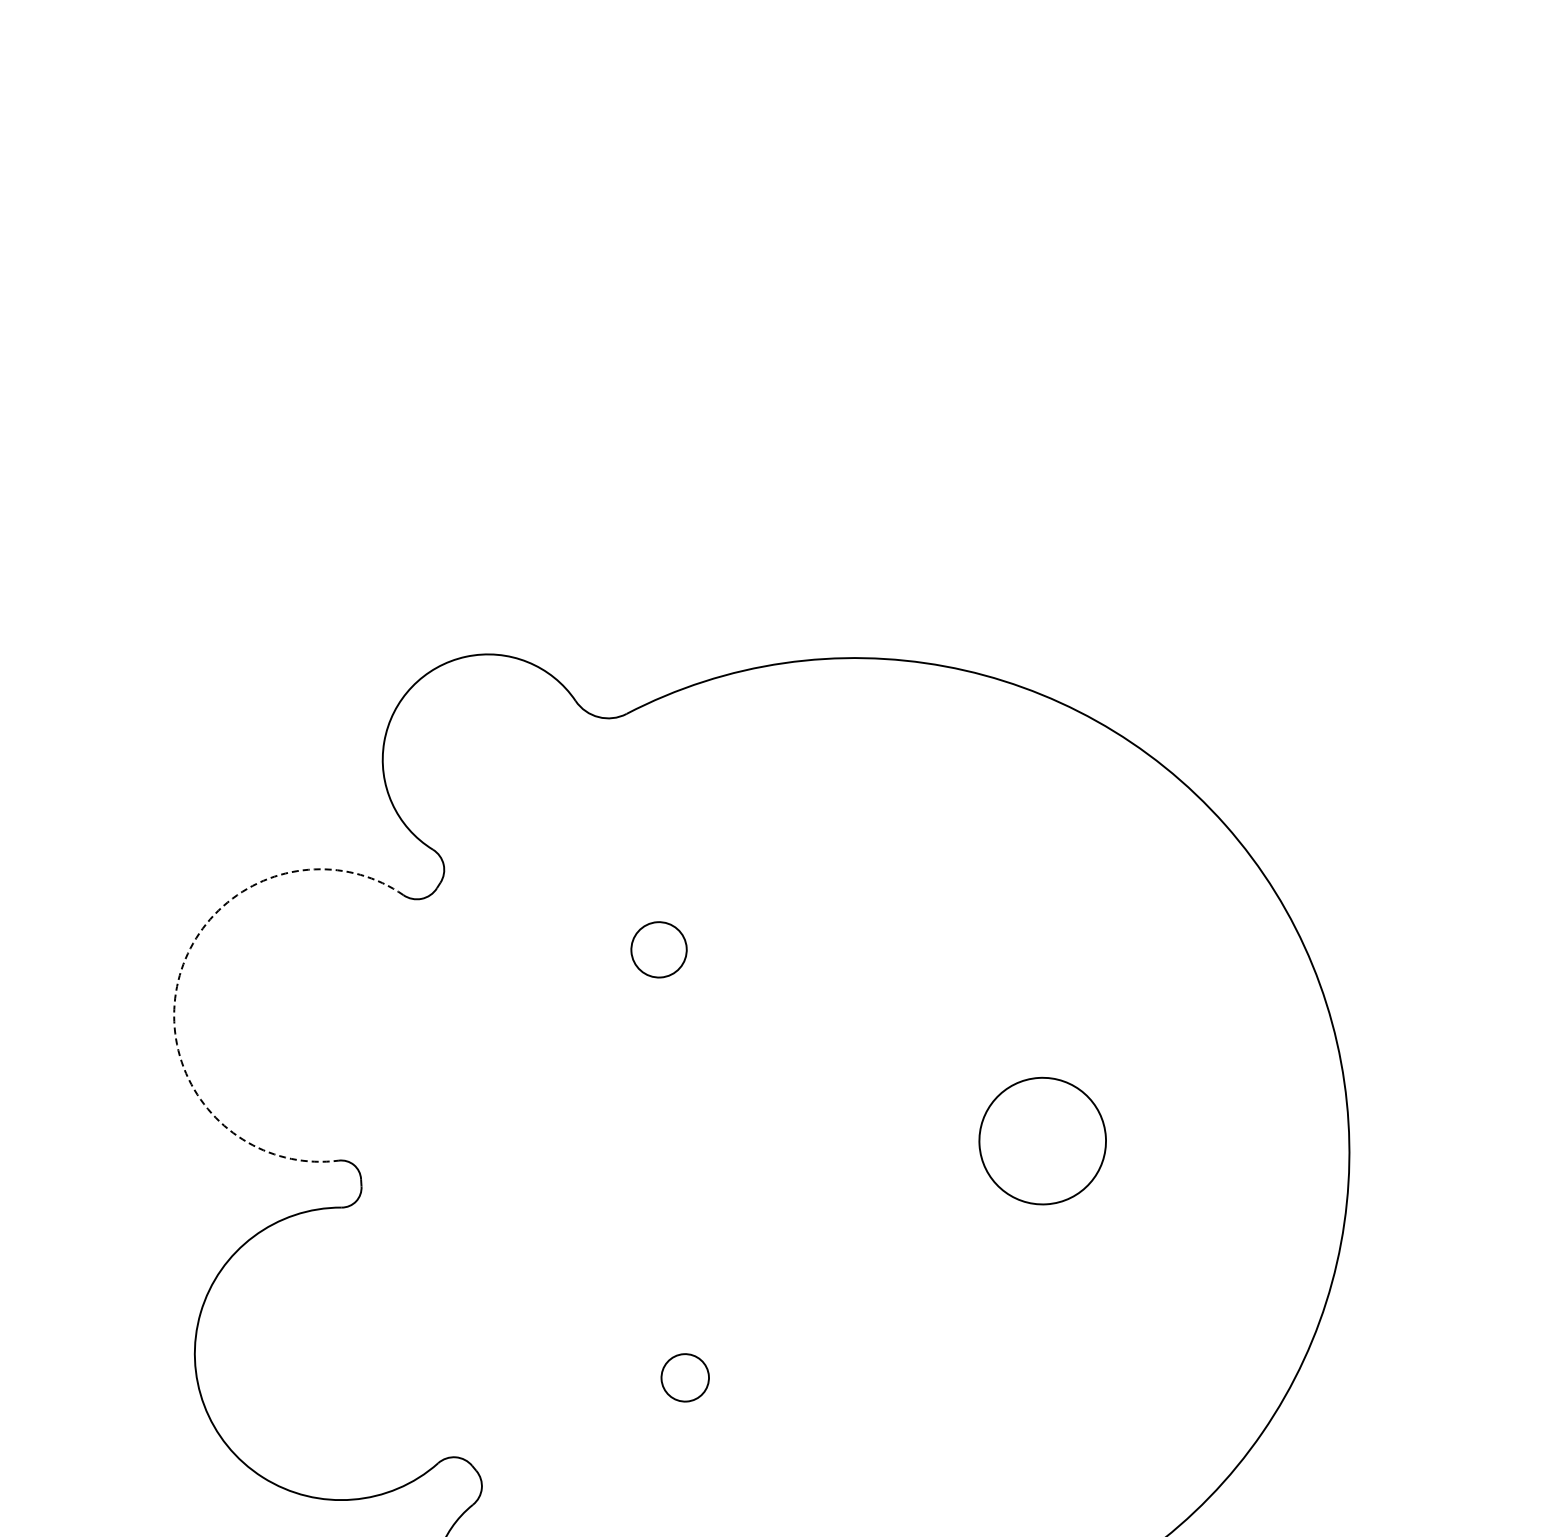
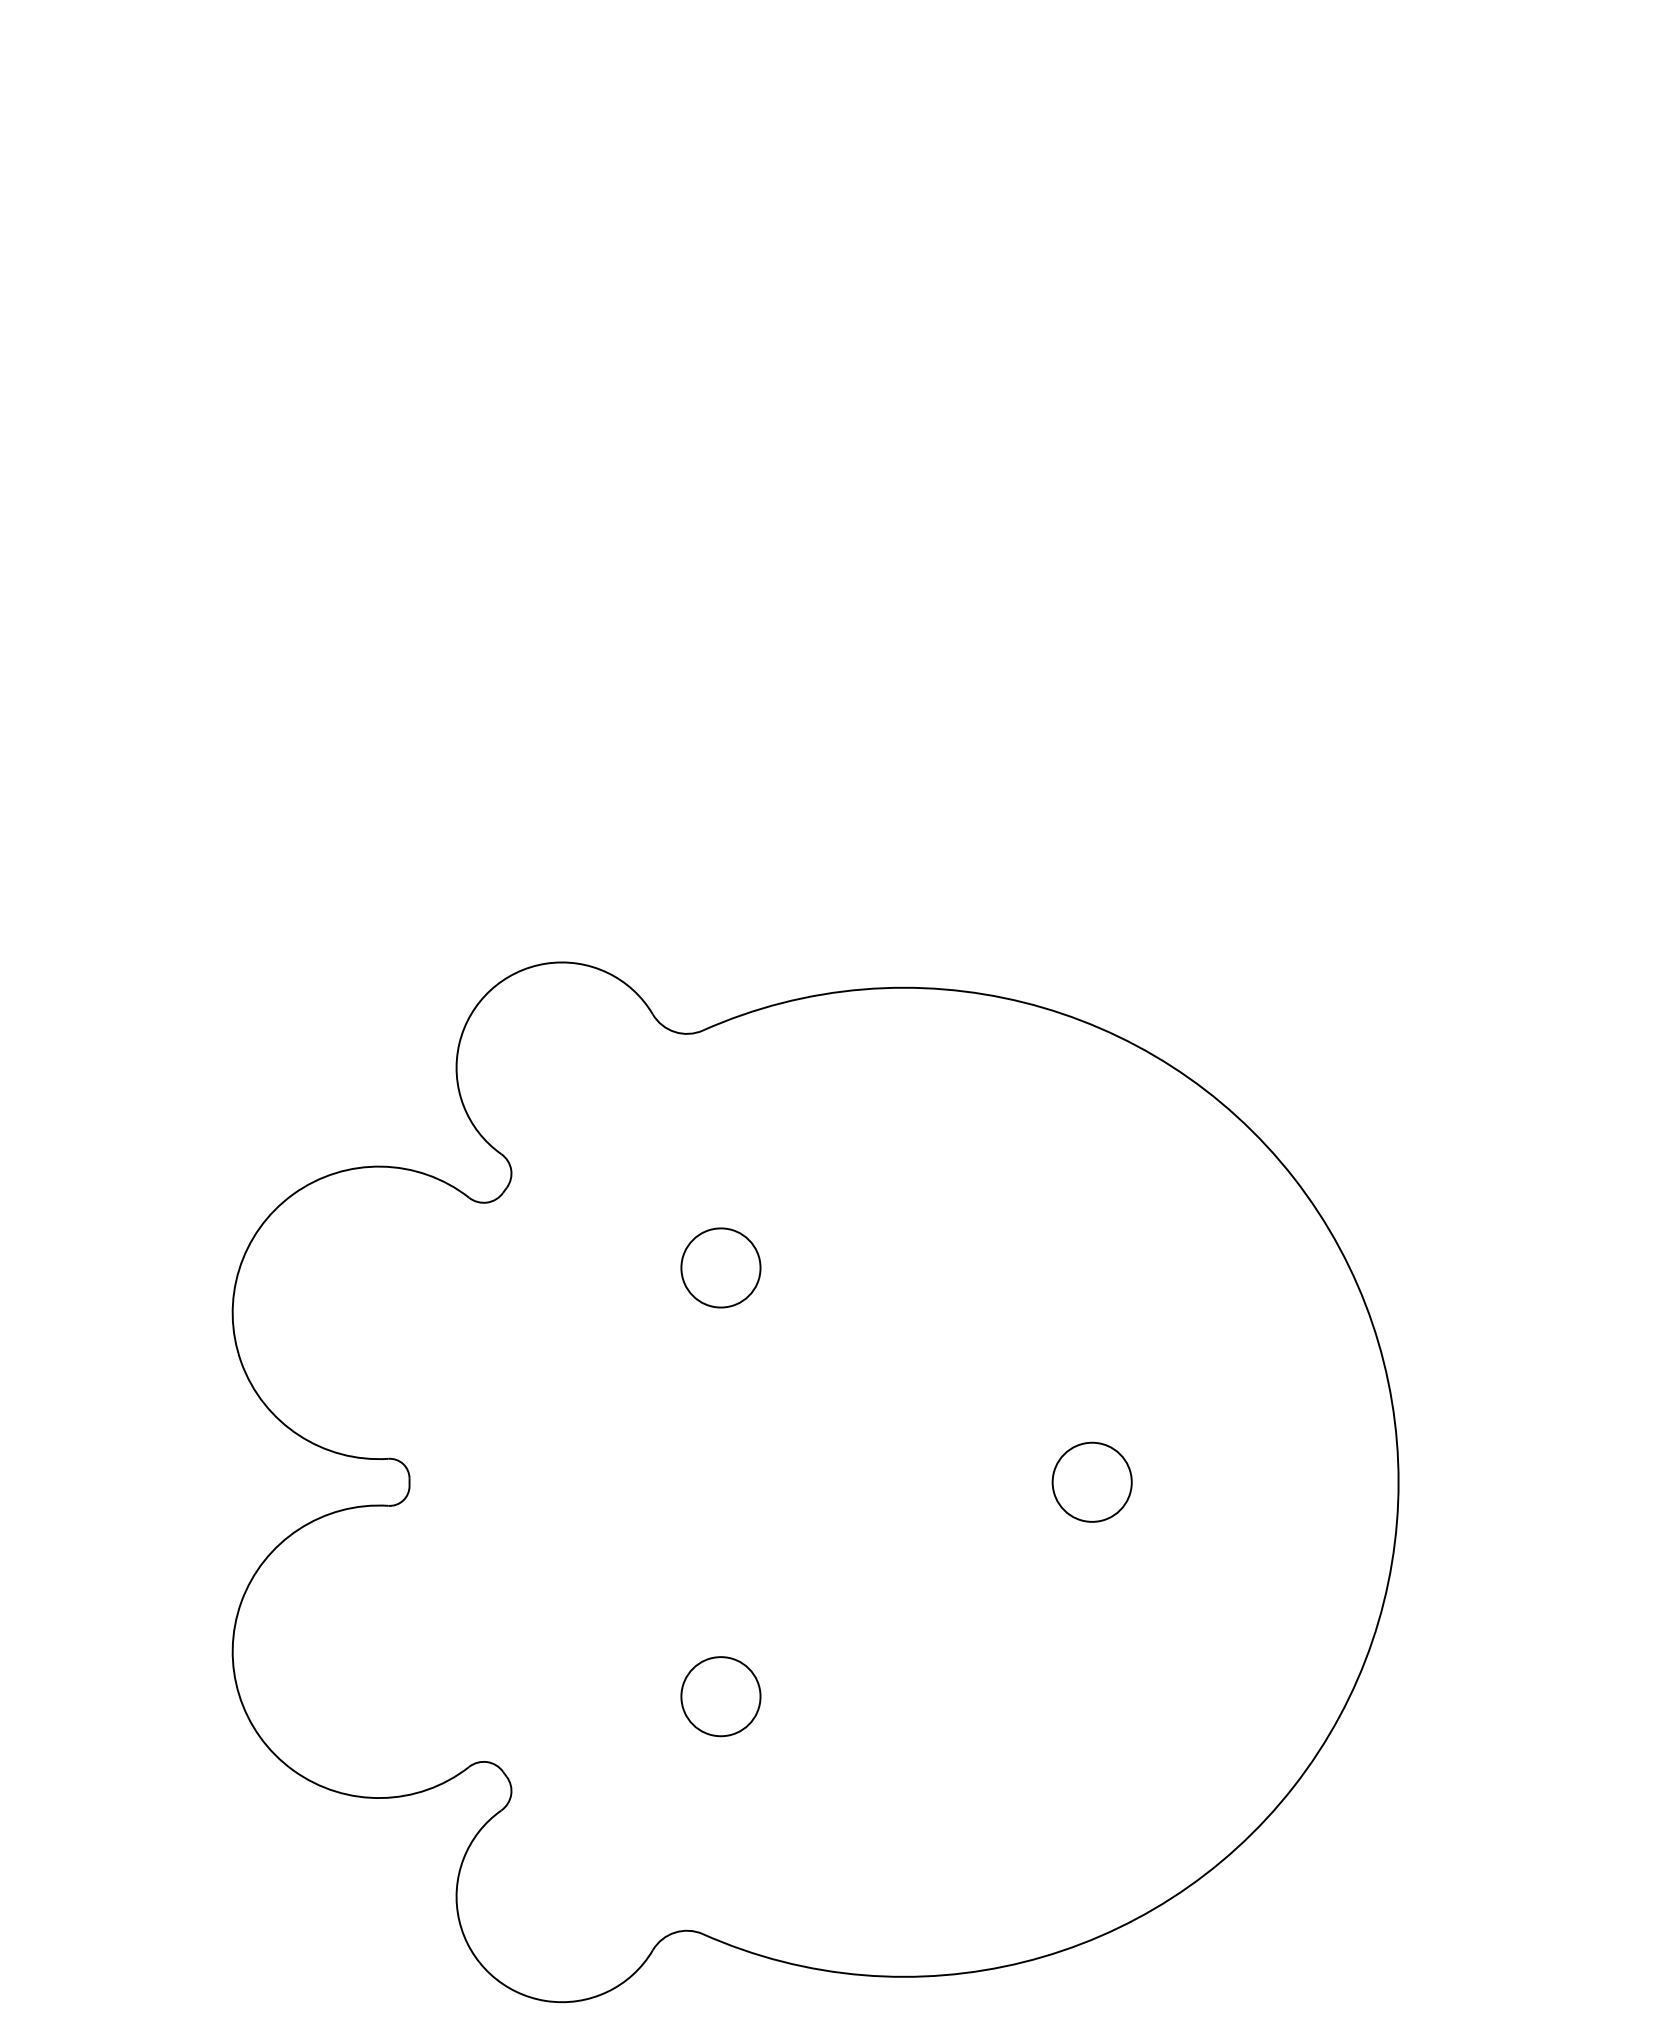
circle: (658, 949) -> (720, 1267), size x1.43
arc: (178, 980) -> (239, 1269), dashed -> solid
circle: (1041, 1140) -> (1091, 1481), size x0.62
circle: (684, 1377) -> (720, 1696), size x1.67

